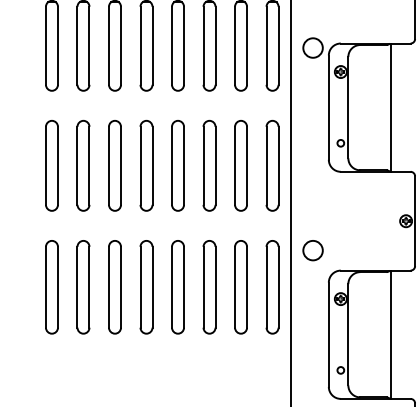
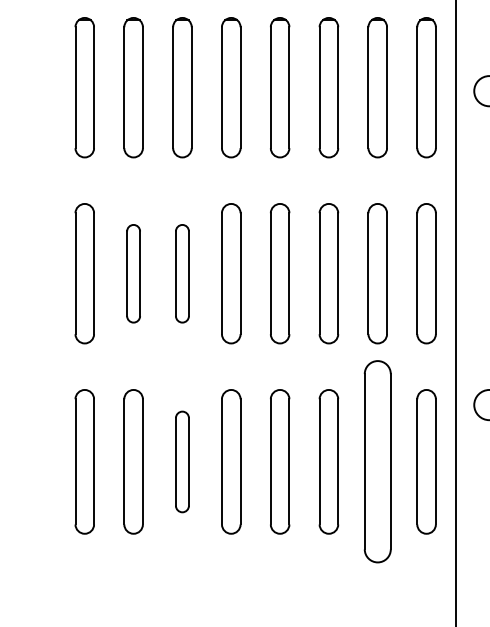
part: (83, 165) -> (133, 273), size x0.7
part: (114, 165) -> (181, 273), size x0.7
part: (114, 287) -> (181, 462), size x0.7
part: (240, 287) -> (376, 462), size x1.4

